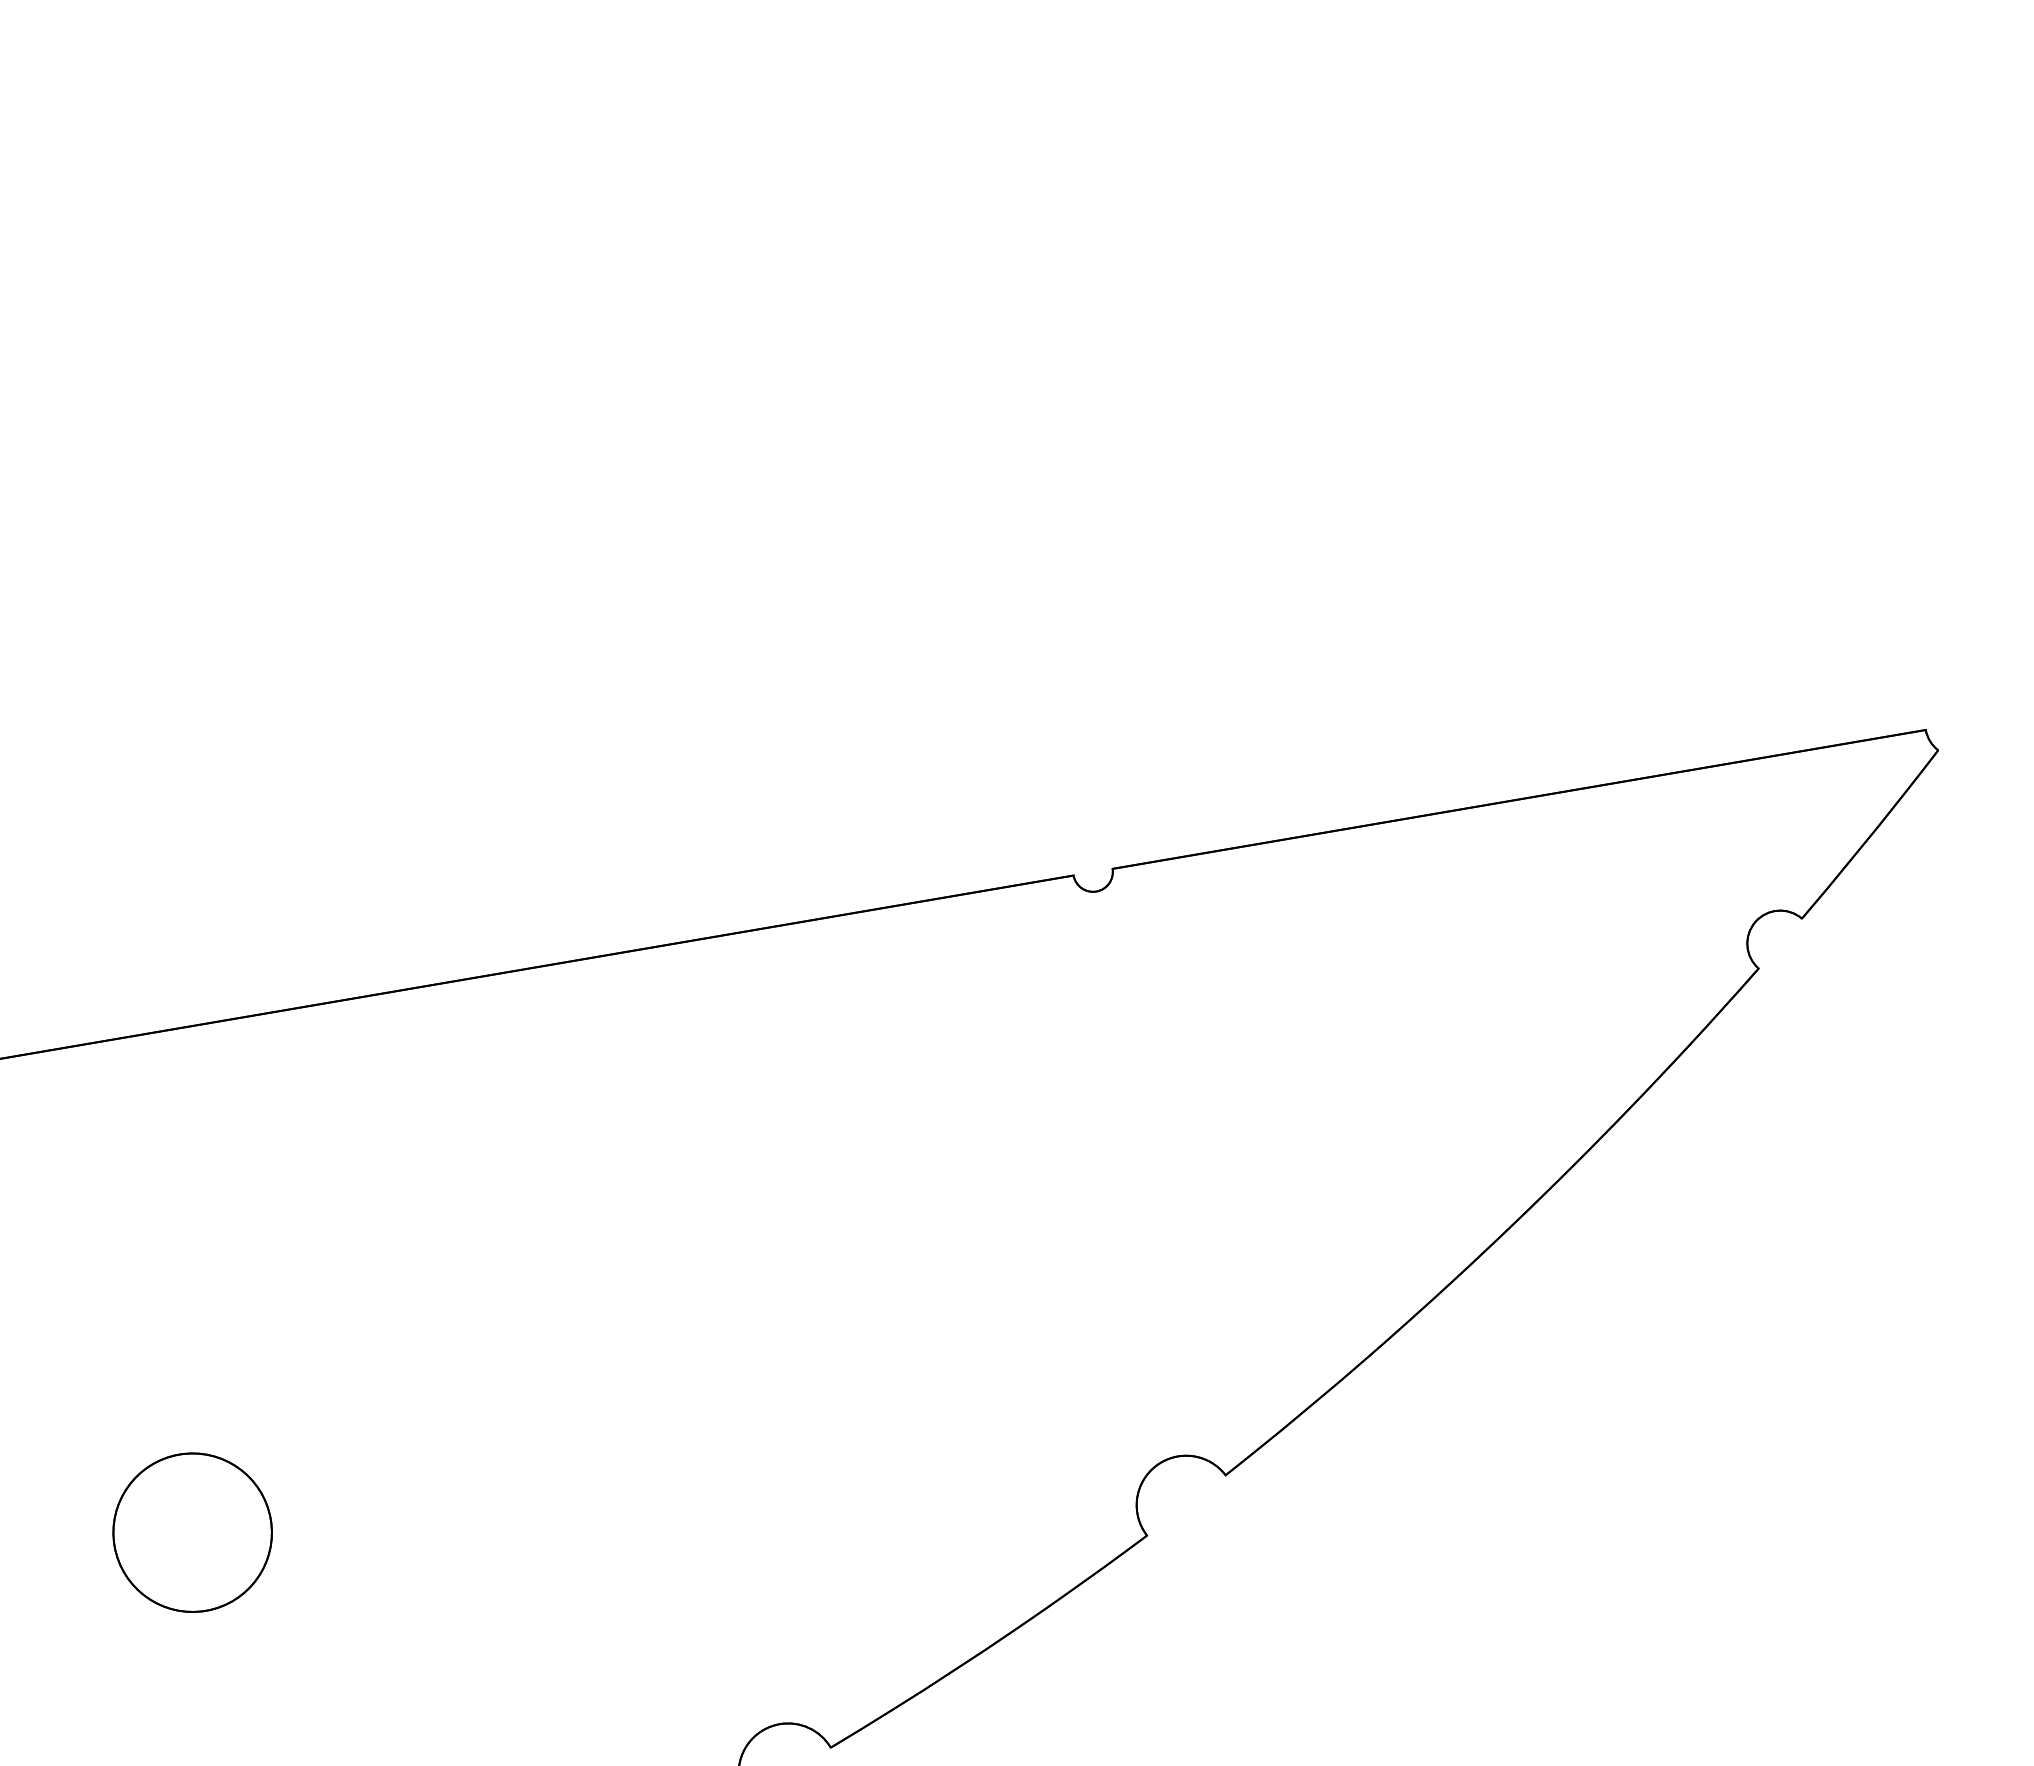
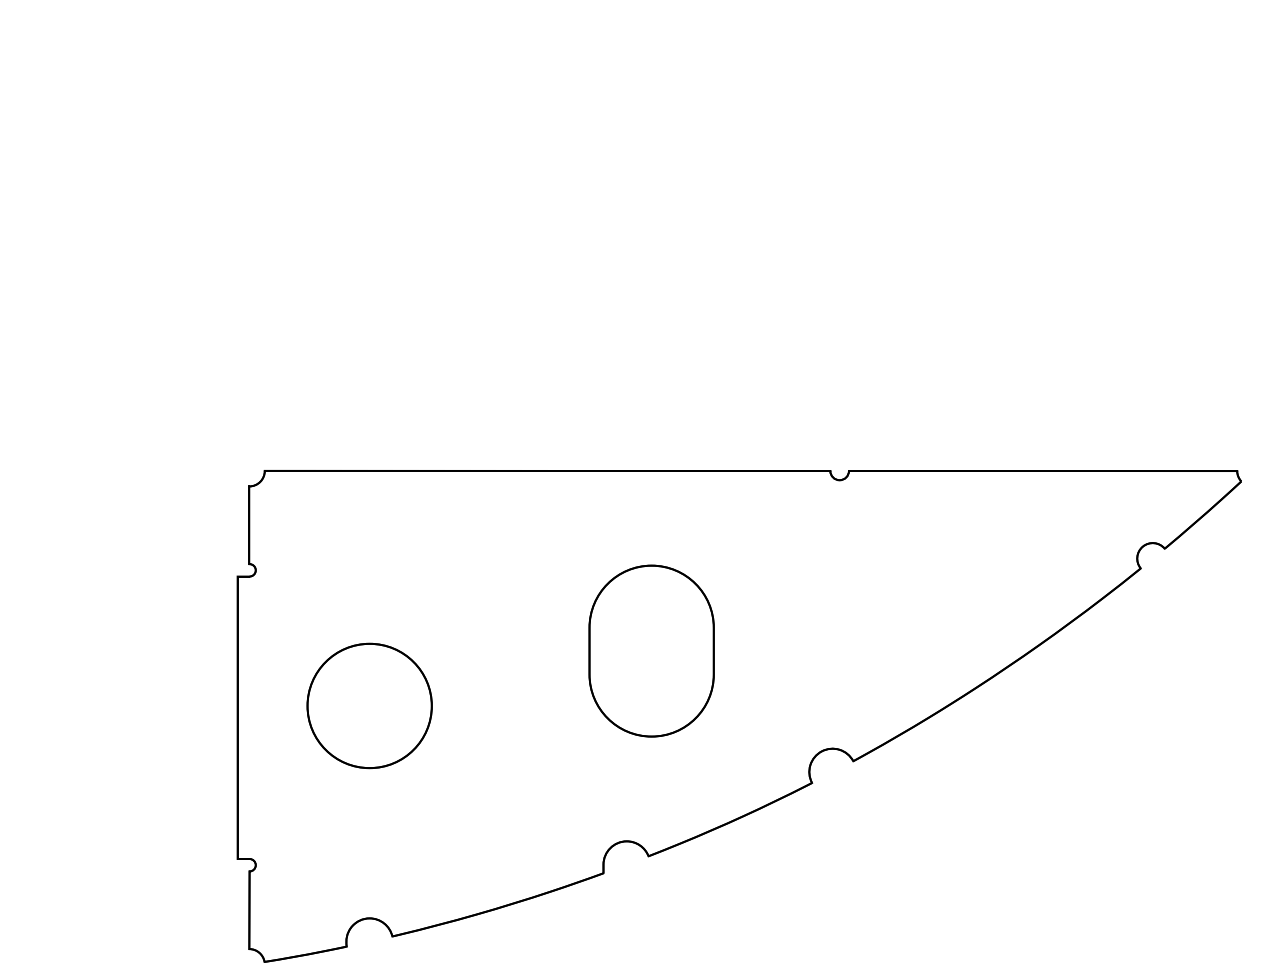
part: (763, 1315) -> (651, 650), added
part: (192, 1531) -> (369, 705), size x1.67

